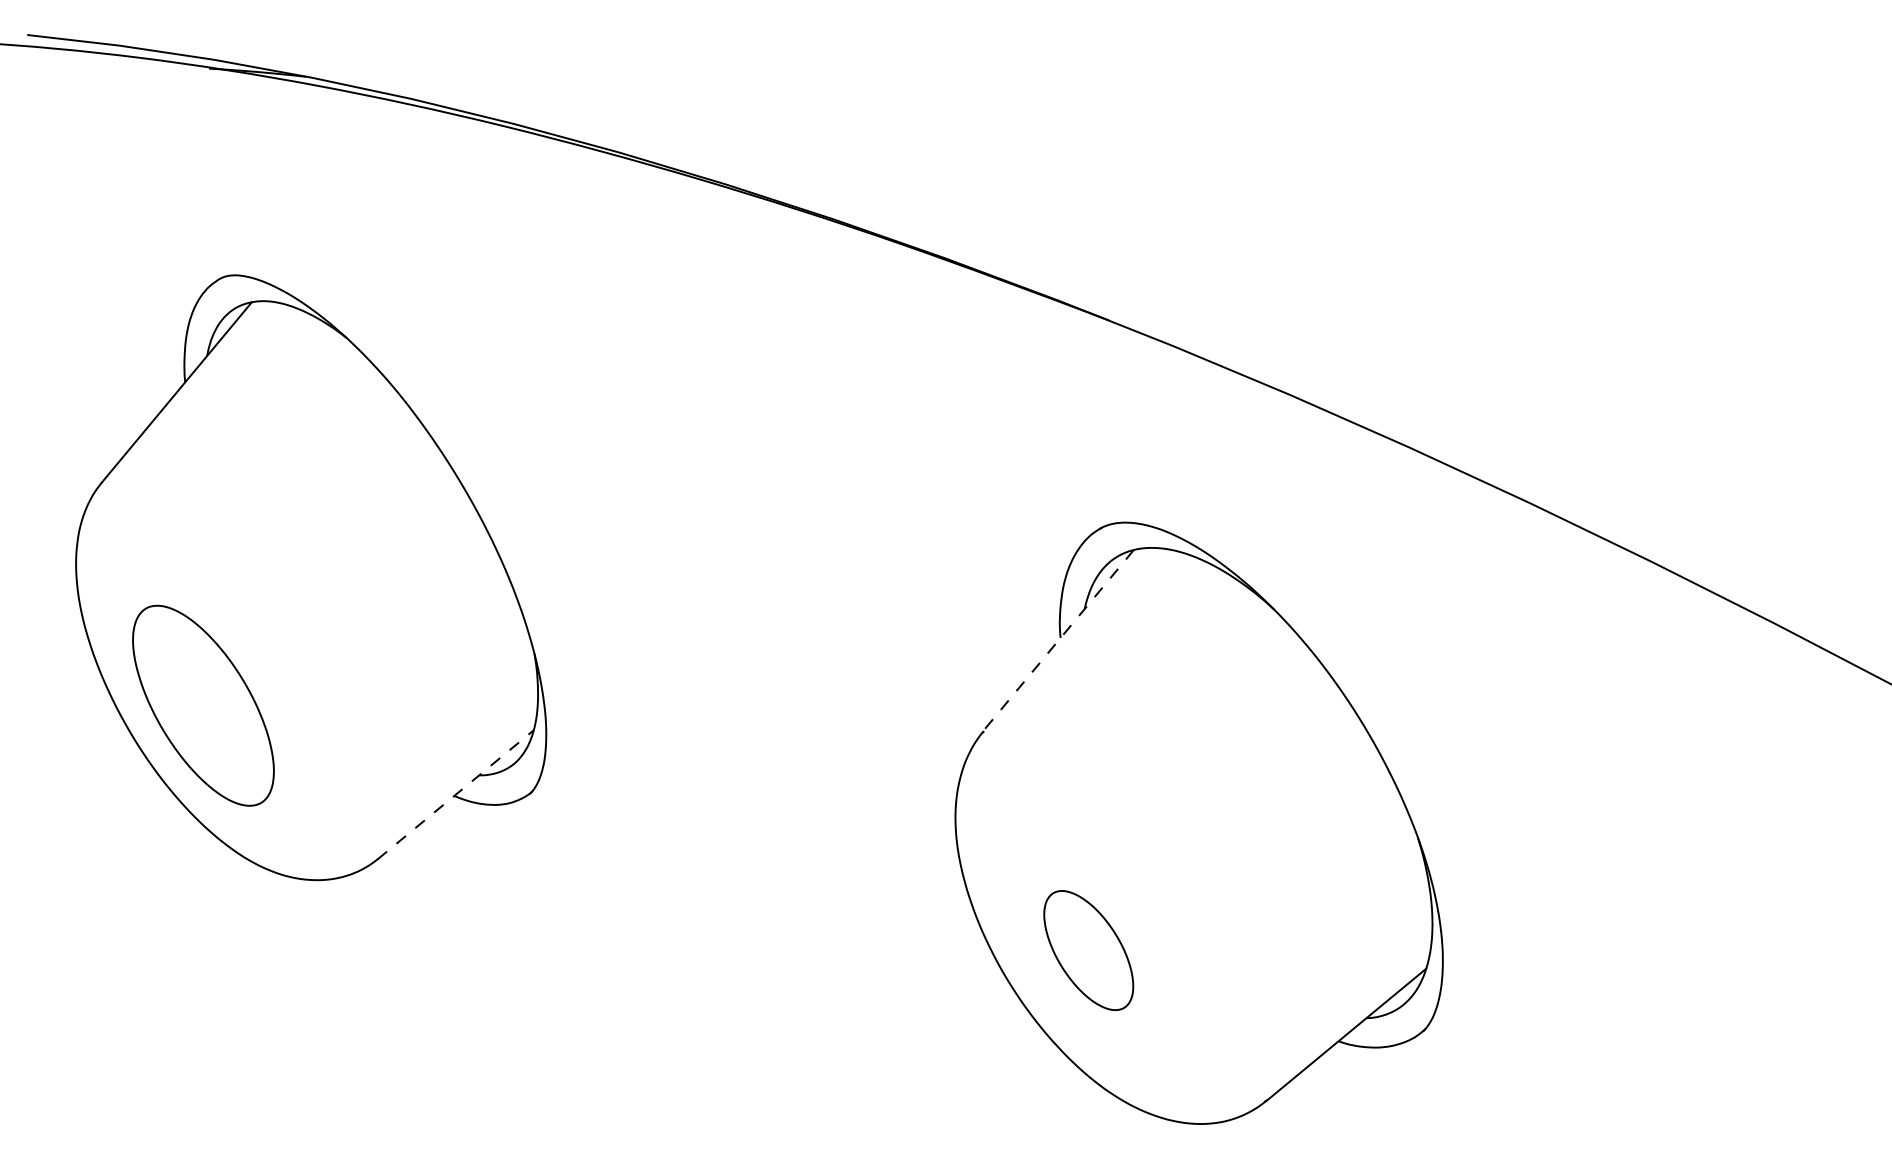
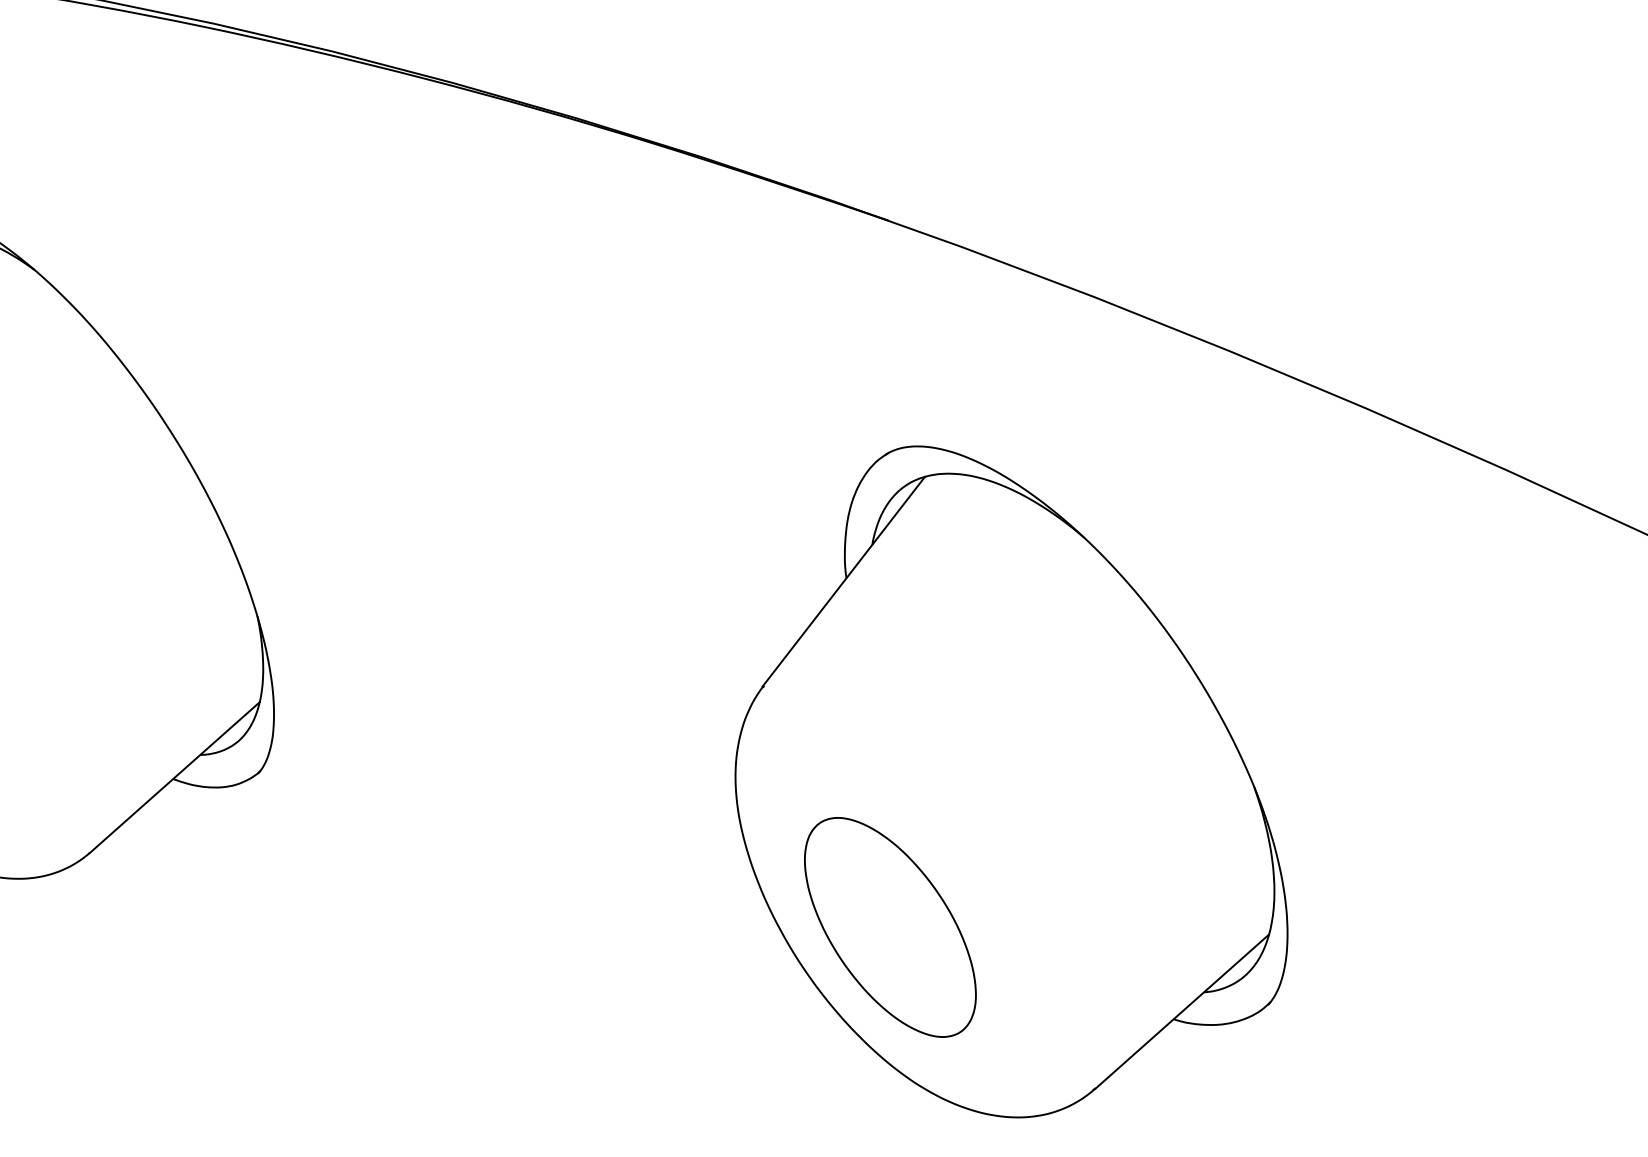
line: (1057, 641) -> (843, 582), dashed -> solid
line: (456, 794) -> (175, 777), dashed -> solid
part: (1088, 950) -> (889, 927), size x1.67

